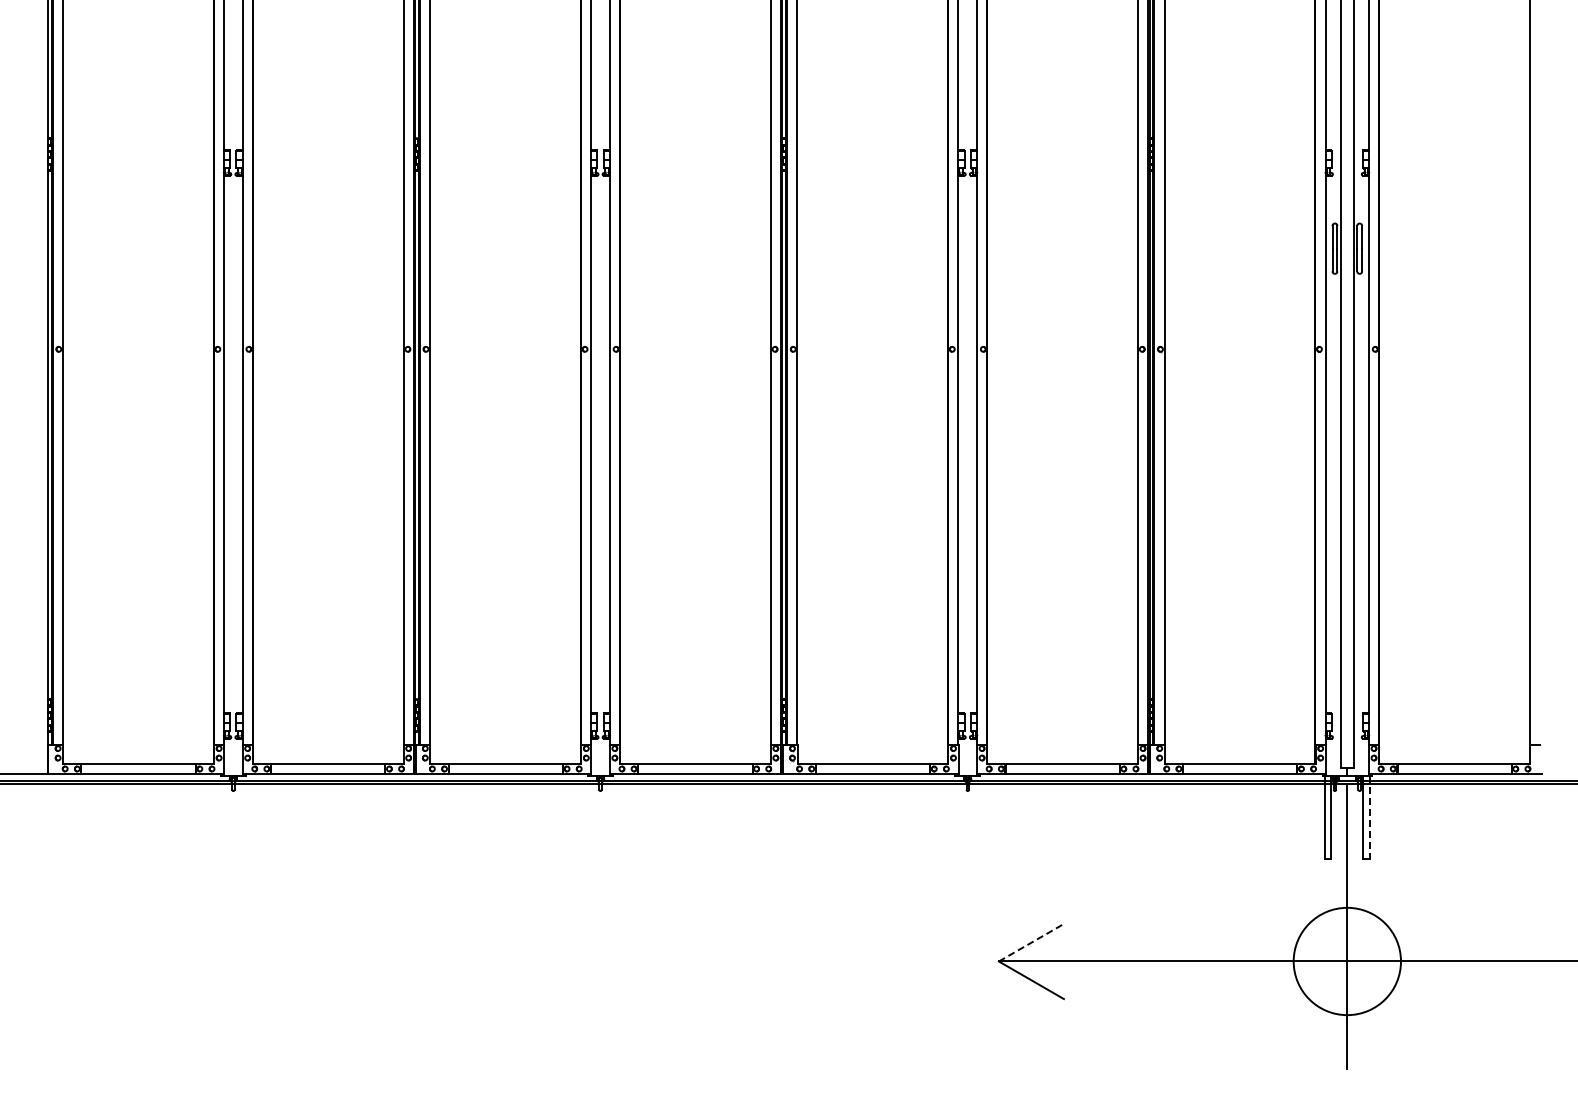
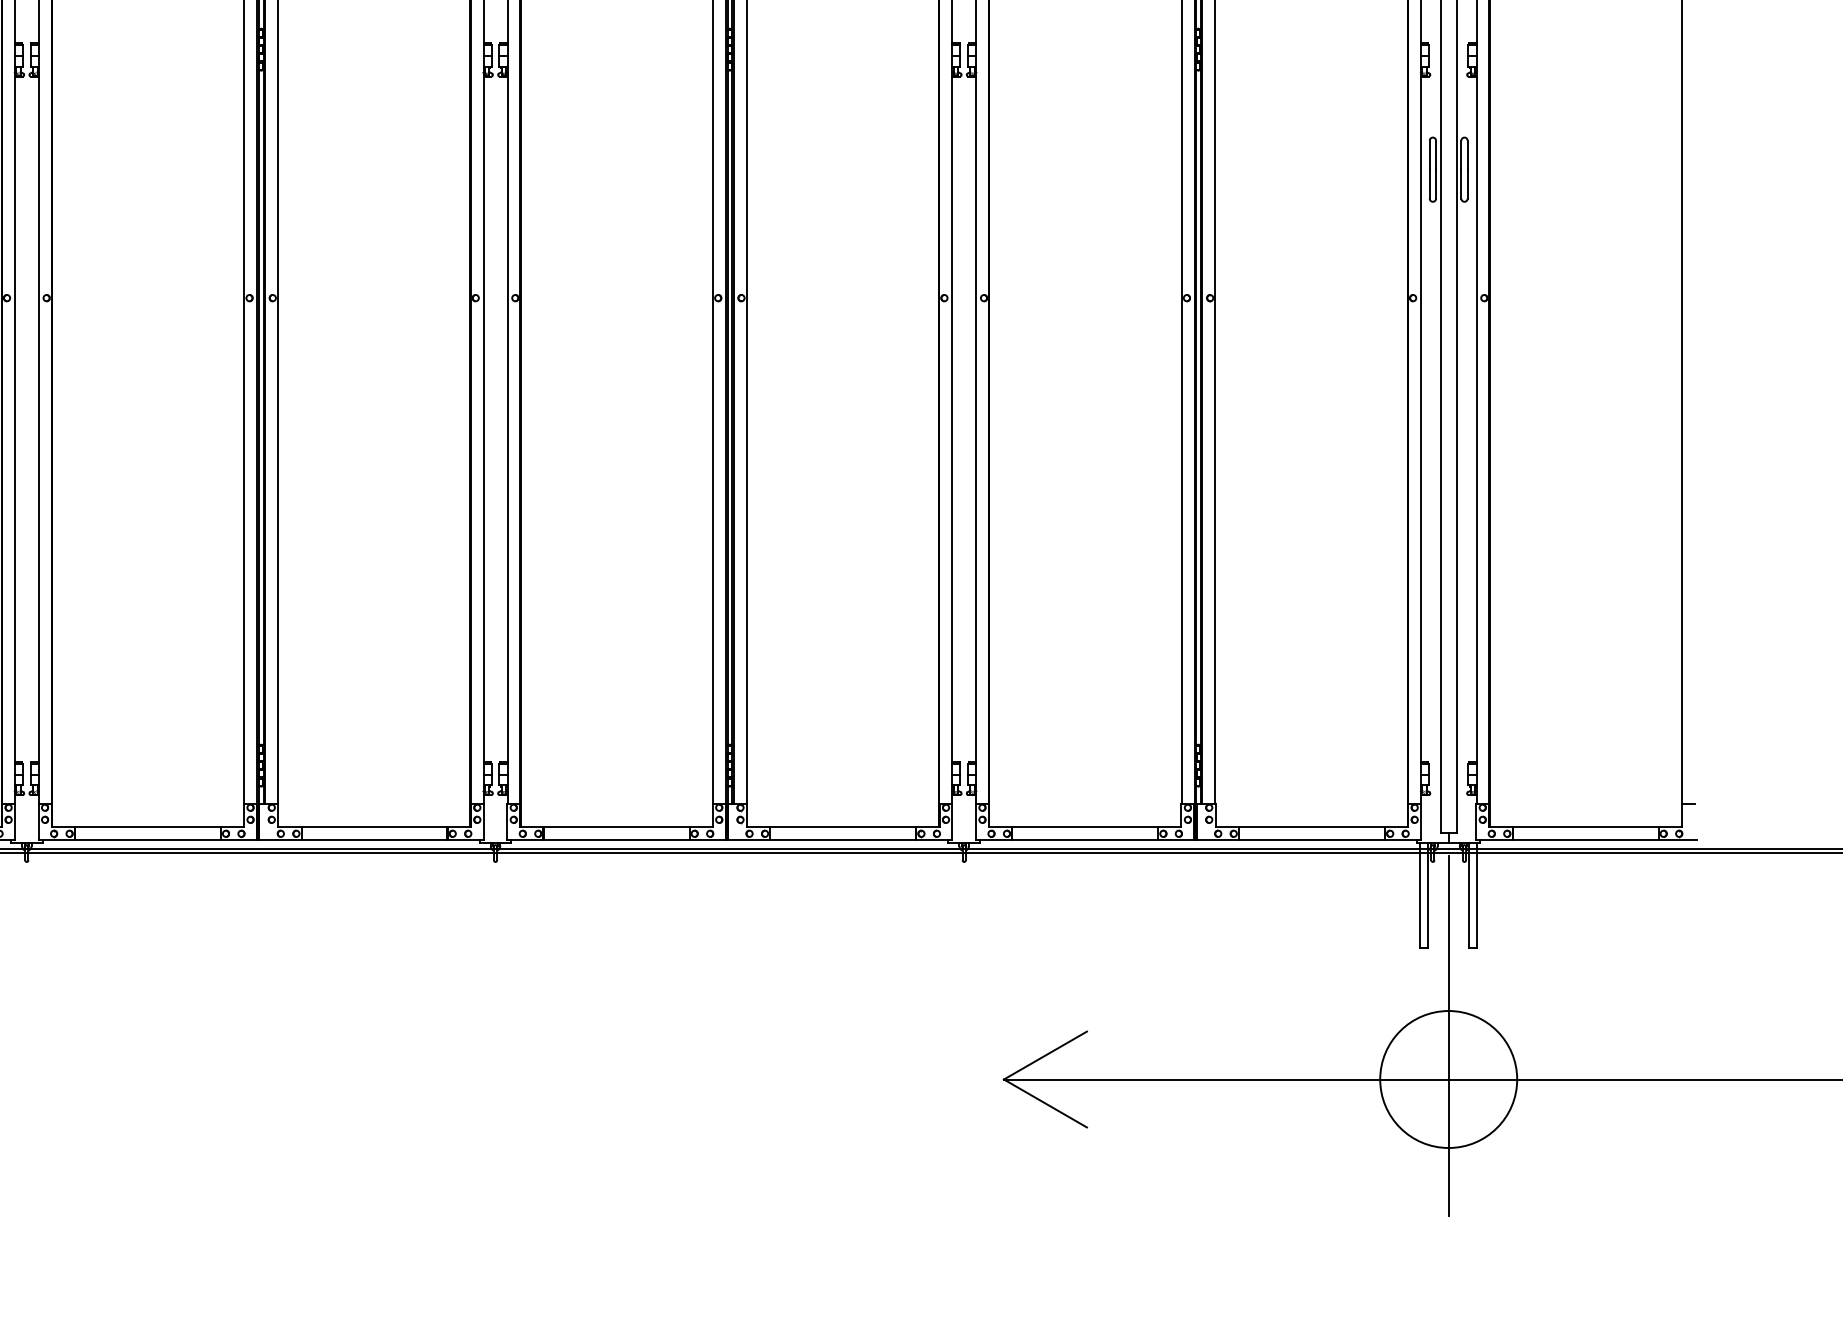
line: (1369, 817) -> (1476, 895), dashed -> solid
line: (1031, 942) -> (1045, 1055), dashed -> solid

